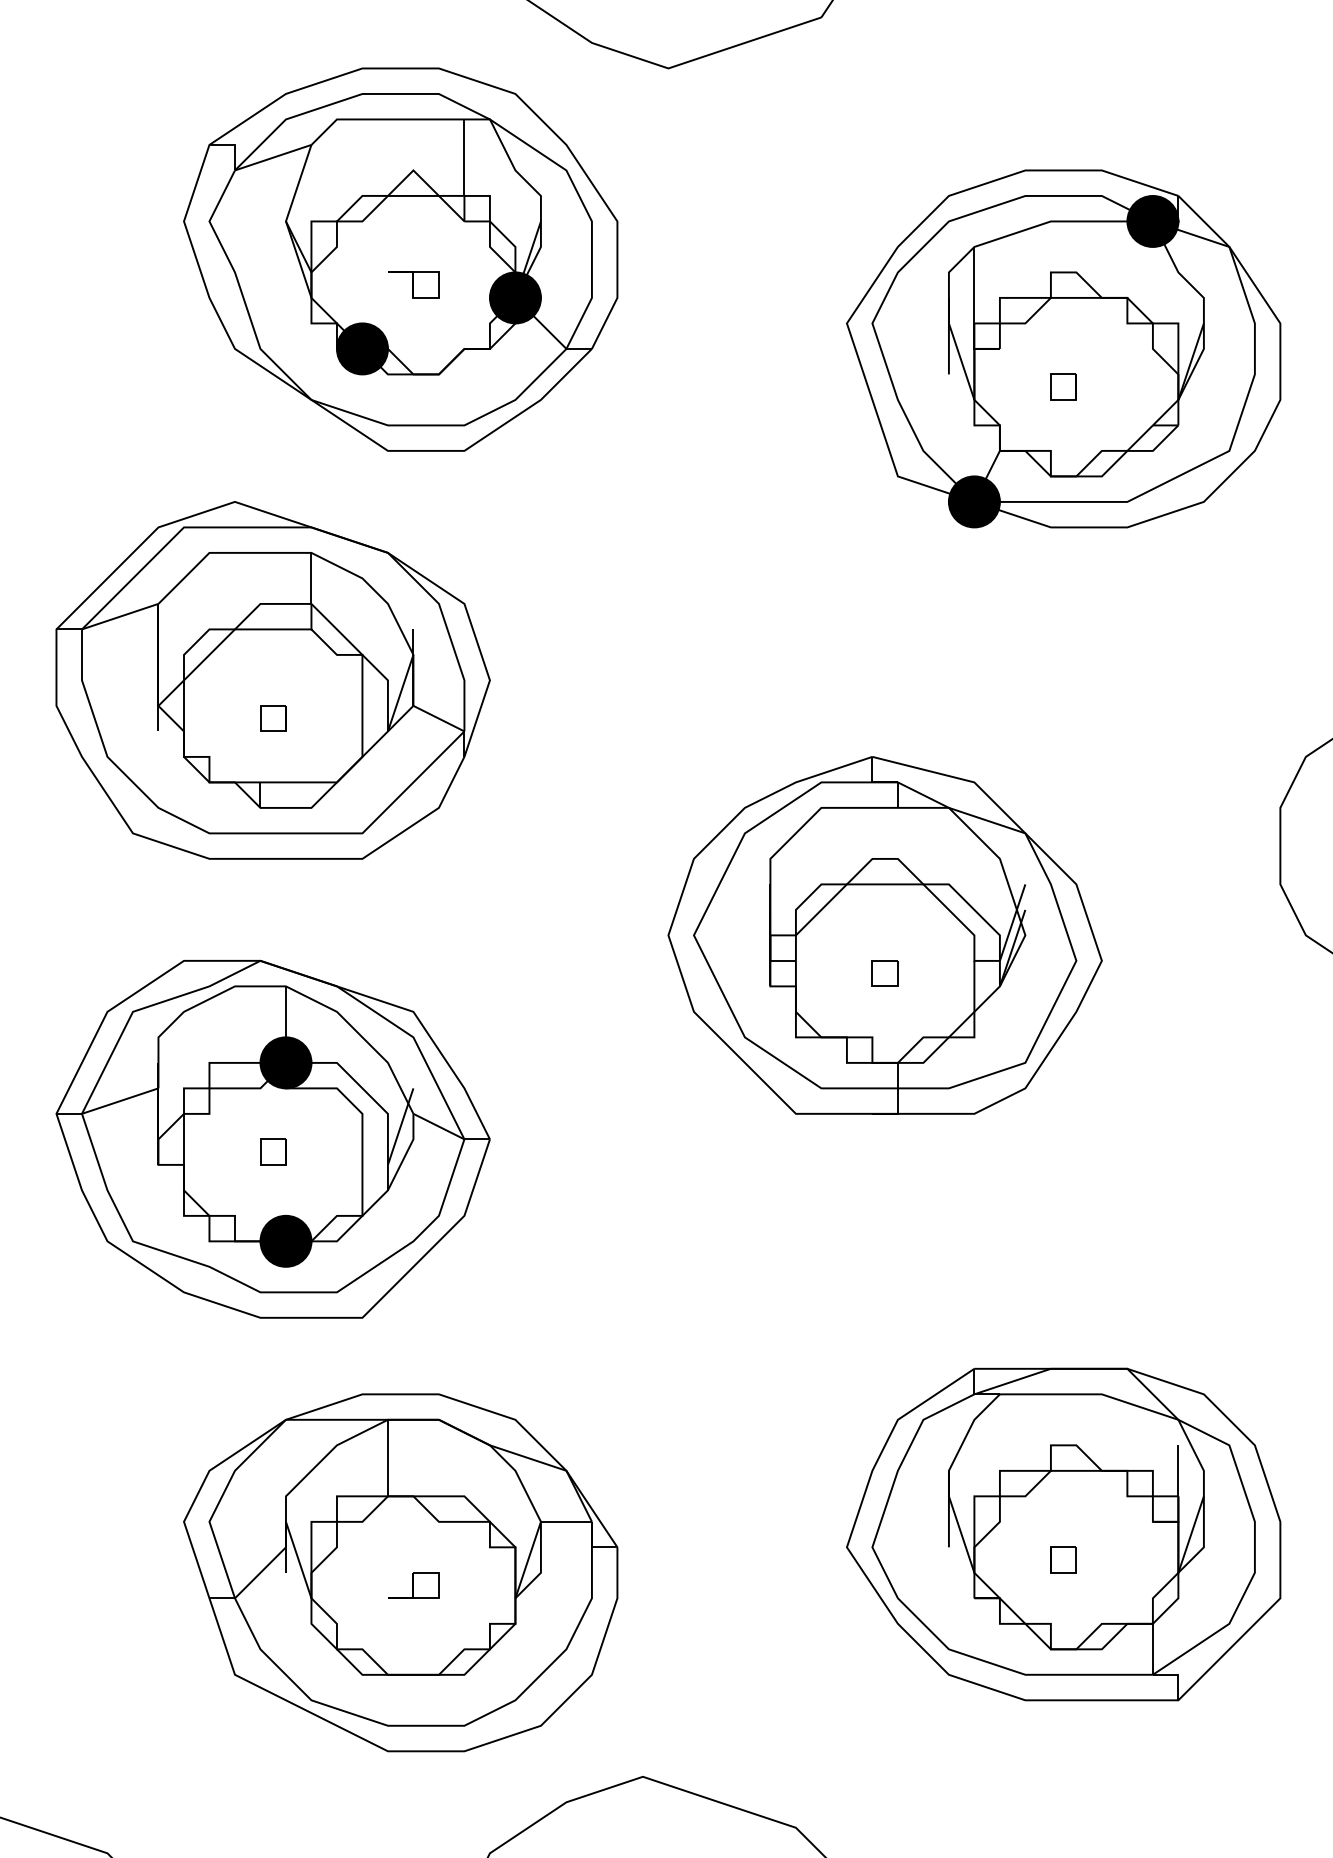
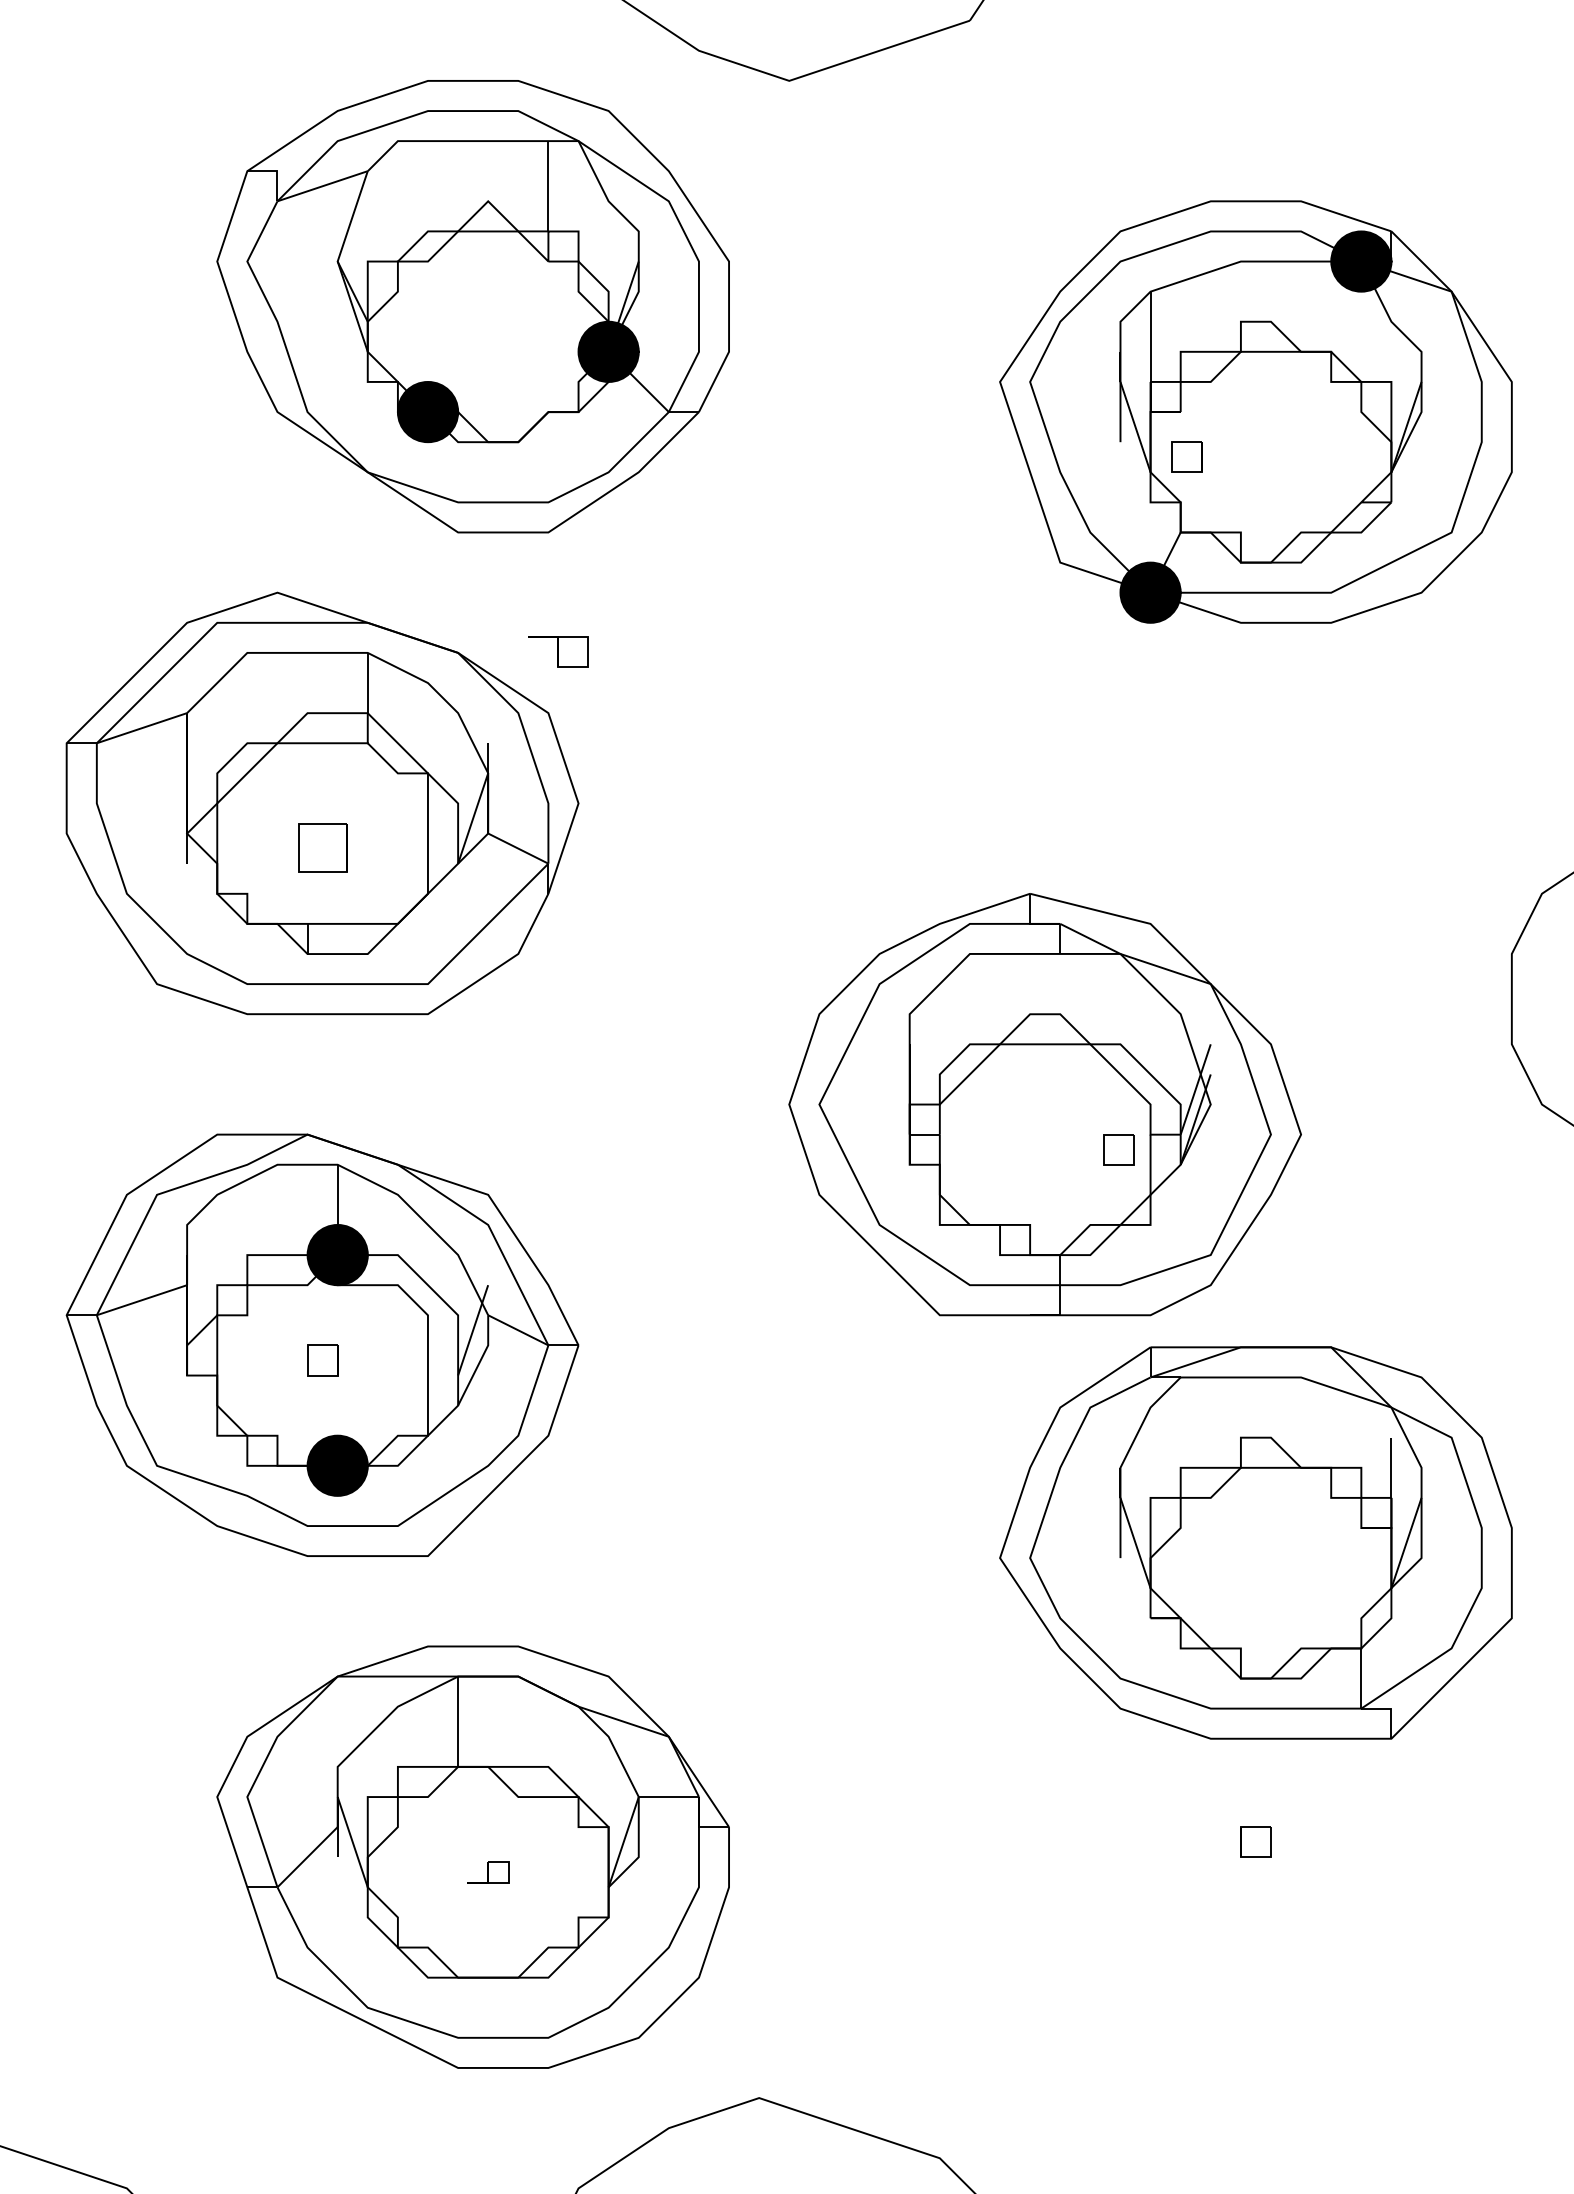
part: (413, 284) -> (558, 651), moved
part: (1063, 386) -> (1186, 456), moved
part: (273, 718) -> (322, 848), size x1.6
part: (884, 973) -> (1118, 1149), moved
part: (1063, 1534) -> (1255, 1542), moved
part: (413, 1584) -> (488, 1871), size x0.7

